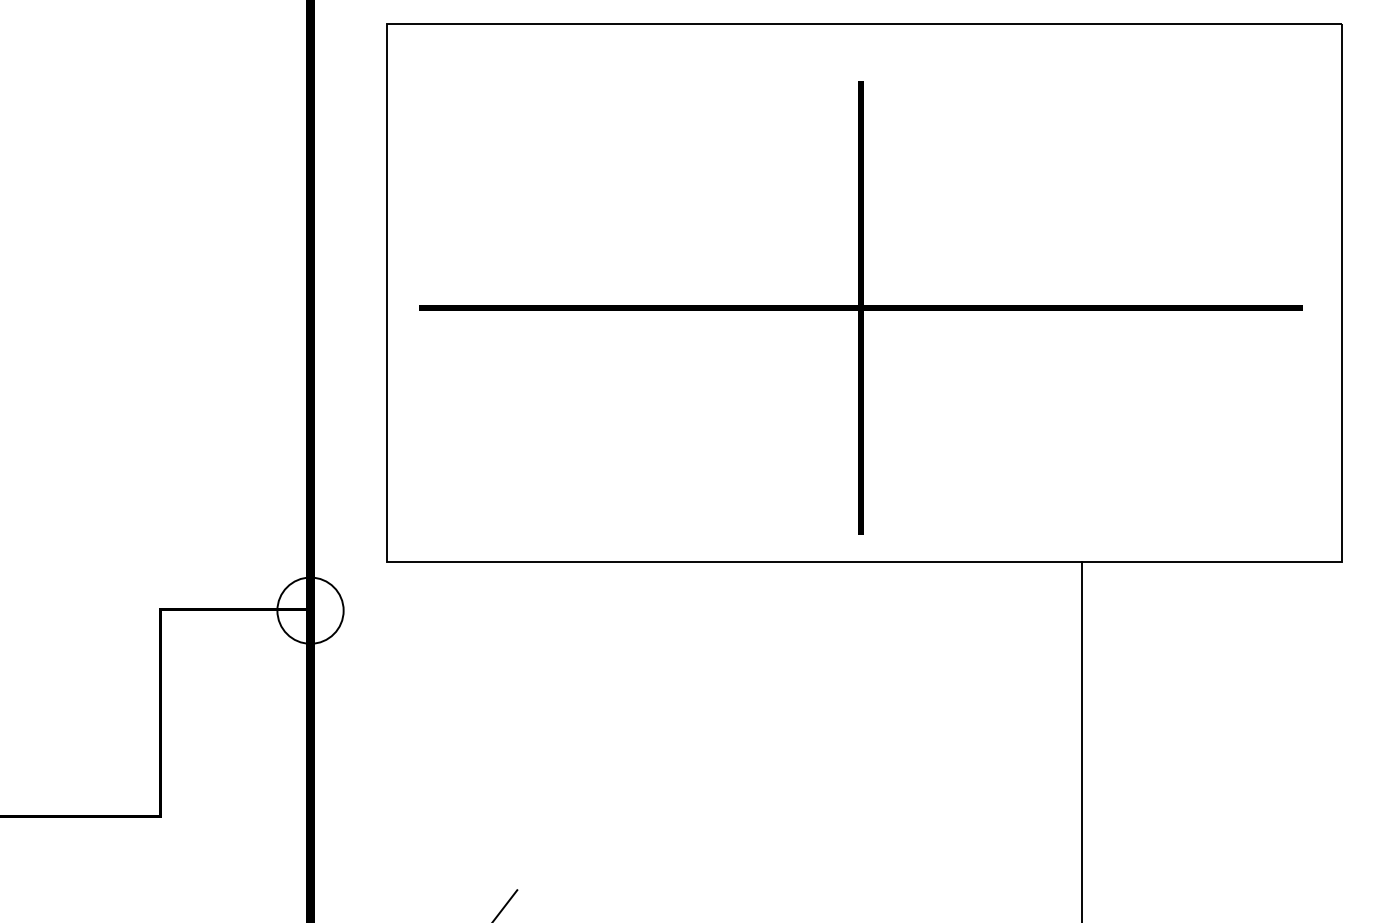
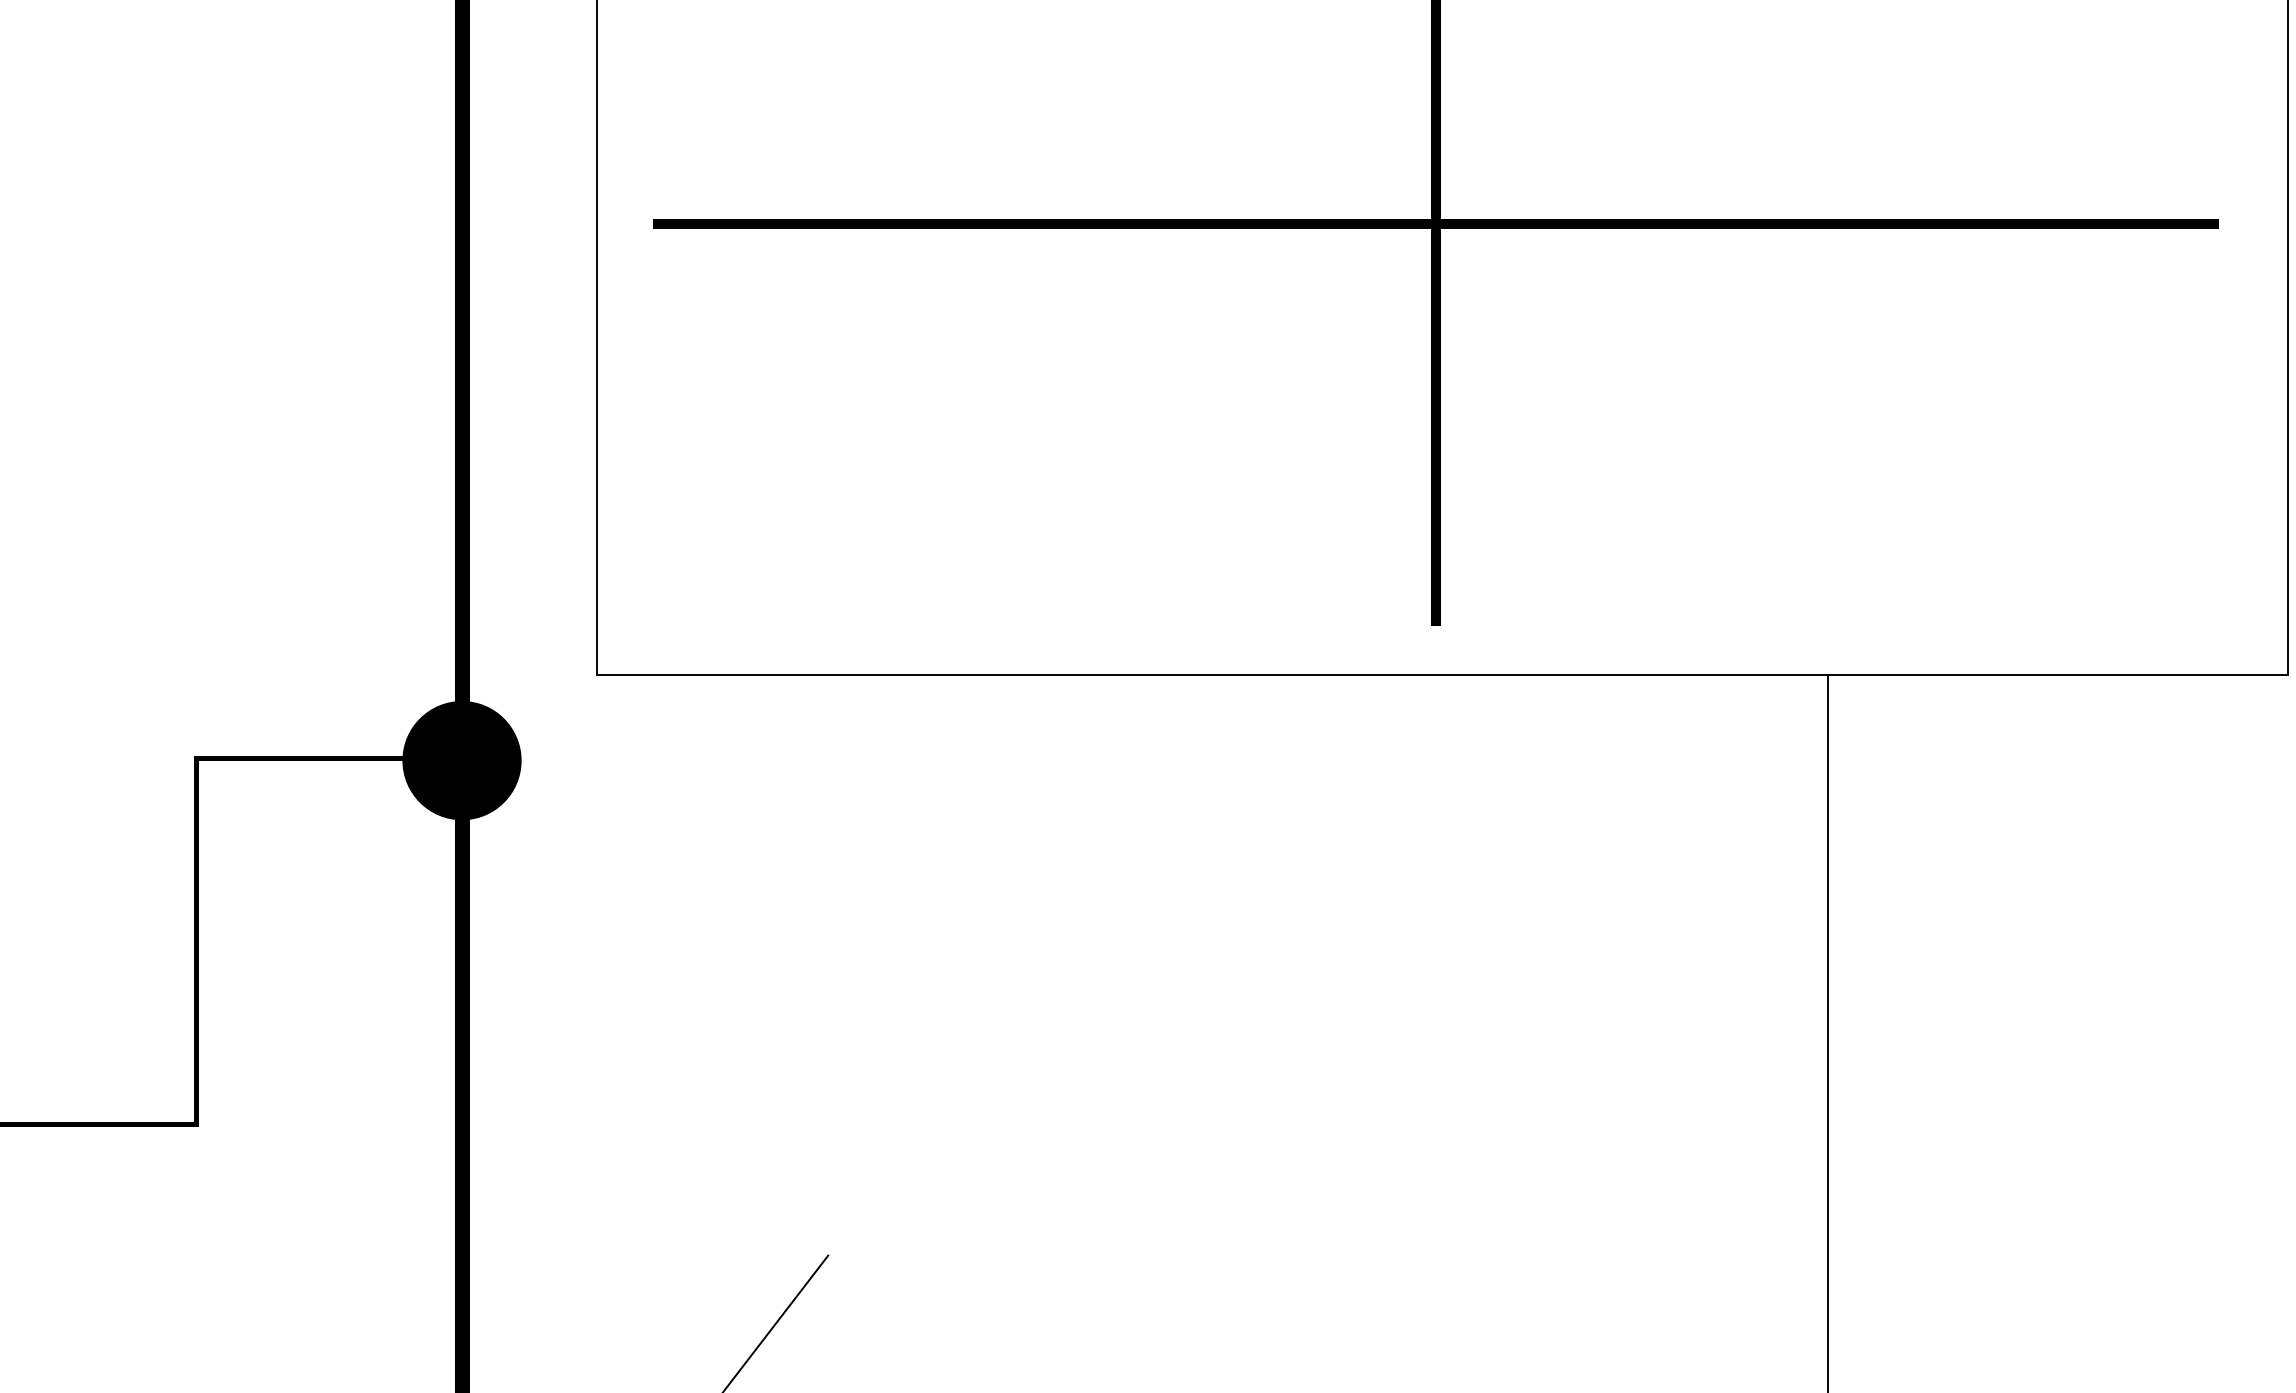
fill: (310, 610) -> (461, 760), added

